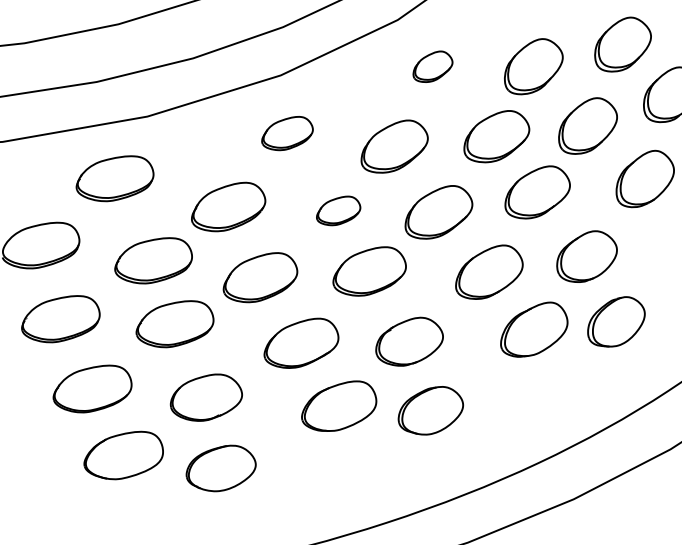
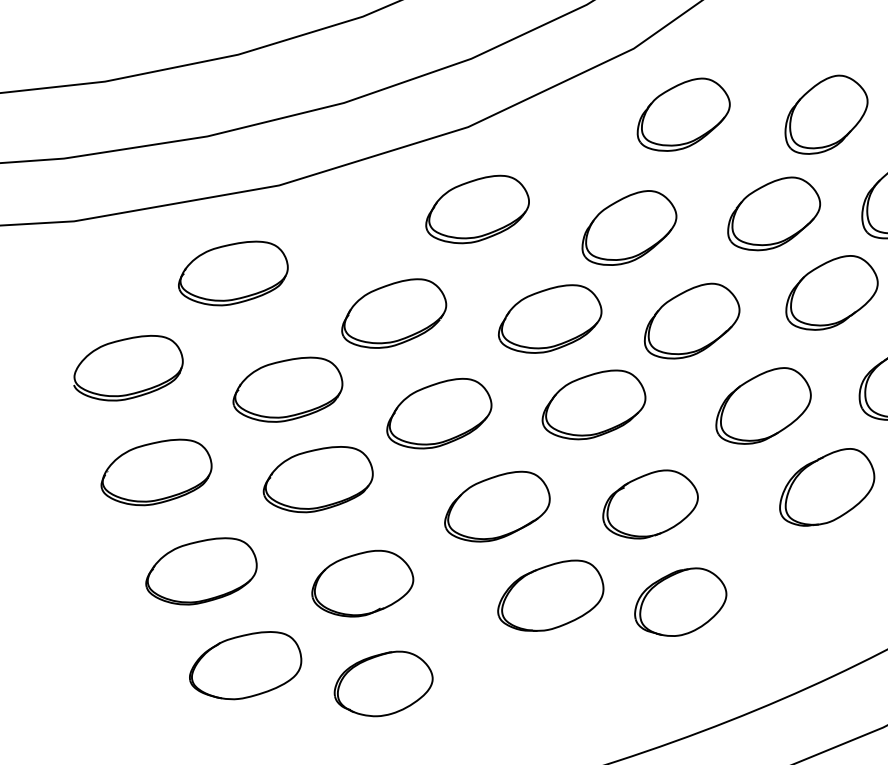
part: (432, 66) -> (682, 114), size x1.67
part: (287, 133) -> (477, 209), size x1.43
part: (338, 210) -> (549, 318), size x1.67

